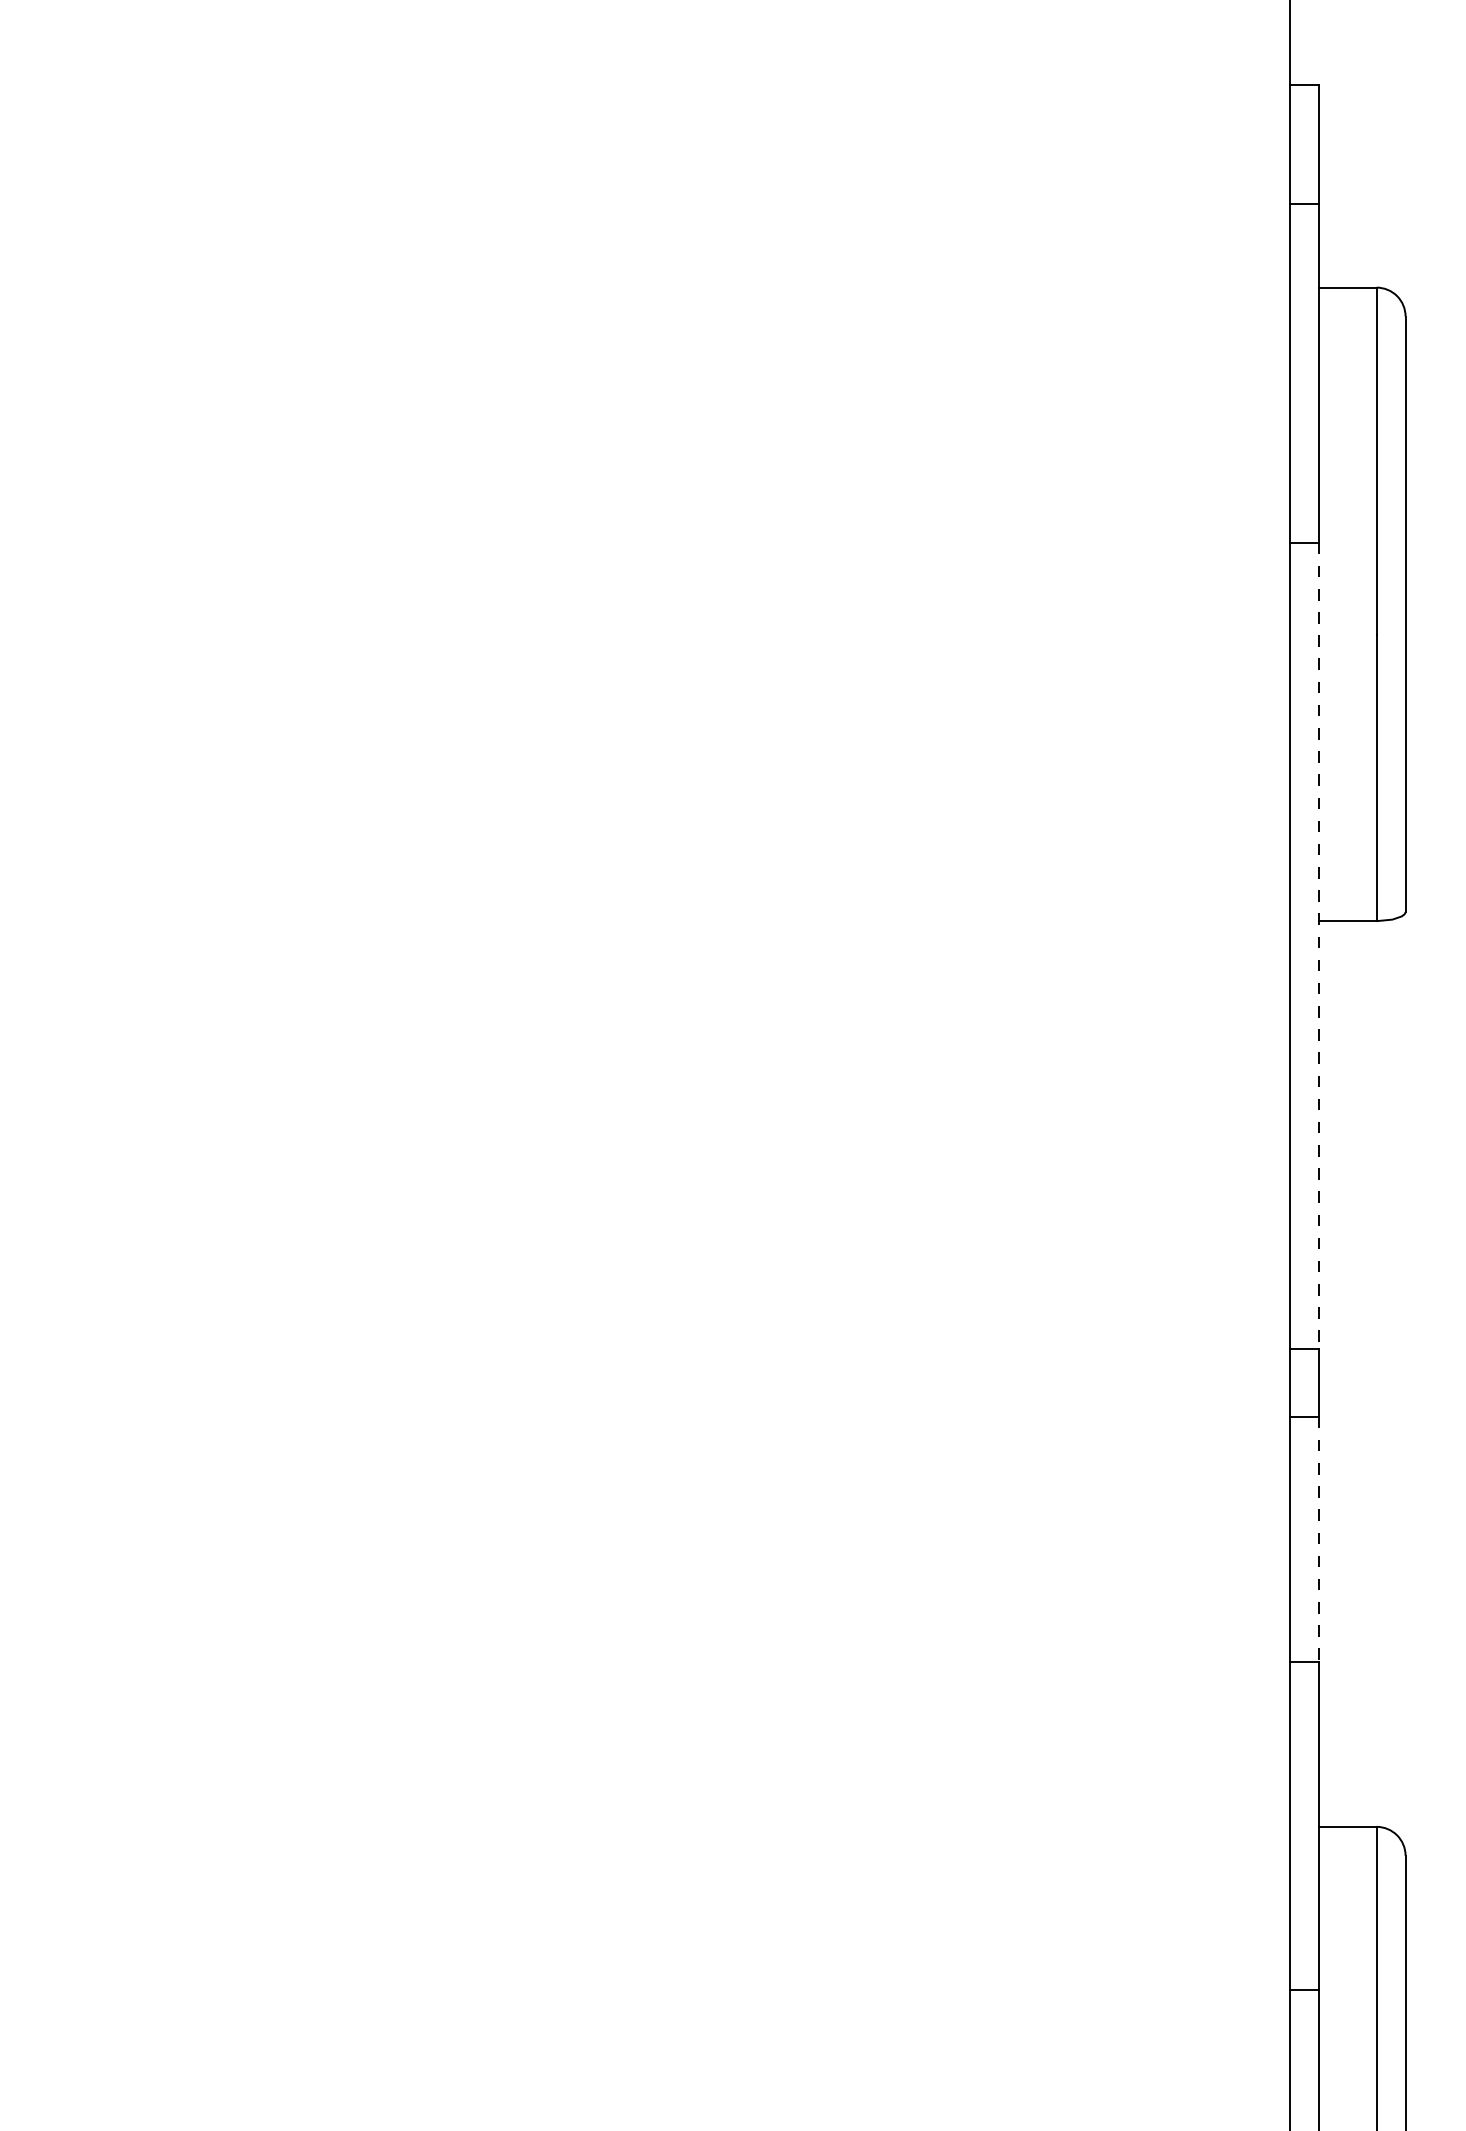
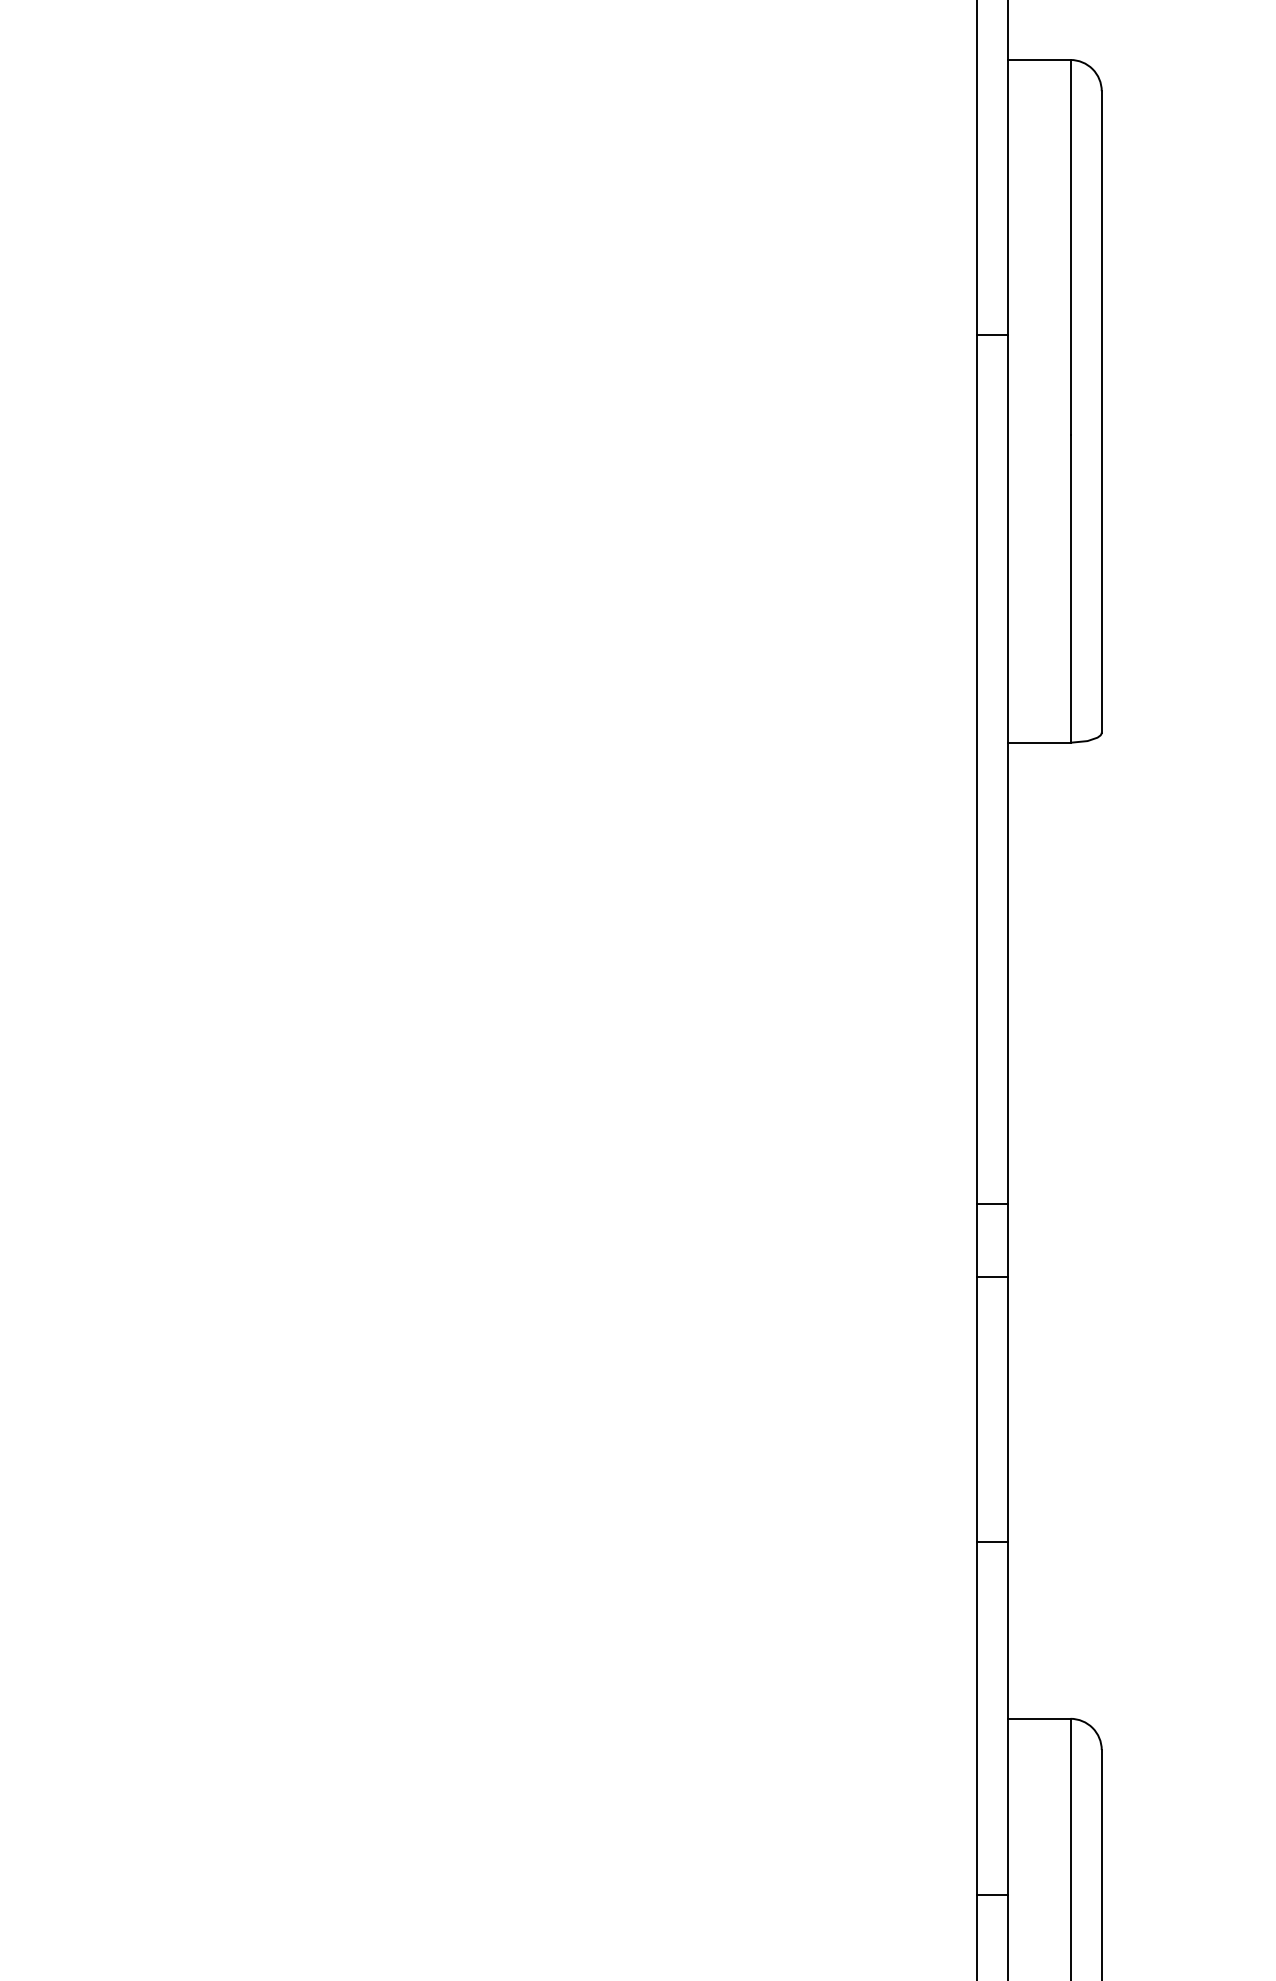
line: (1318, 946) -> (1007, 770), dashed -> solid
line: (1318, 1539) -> (1007, 1409), dashed -> solid

